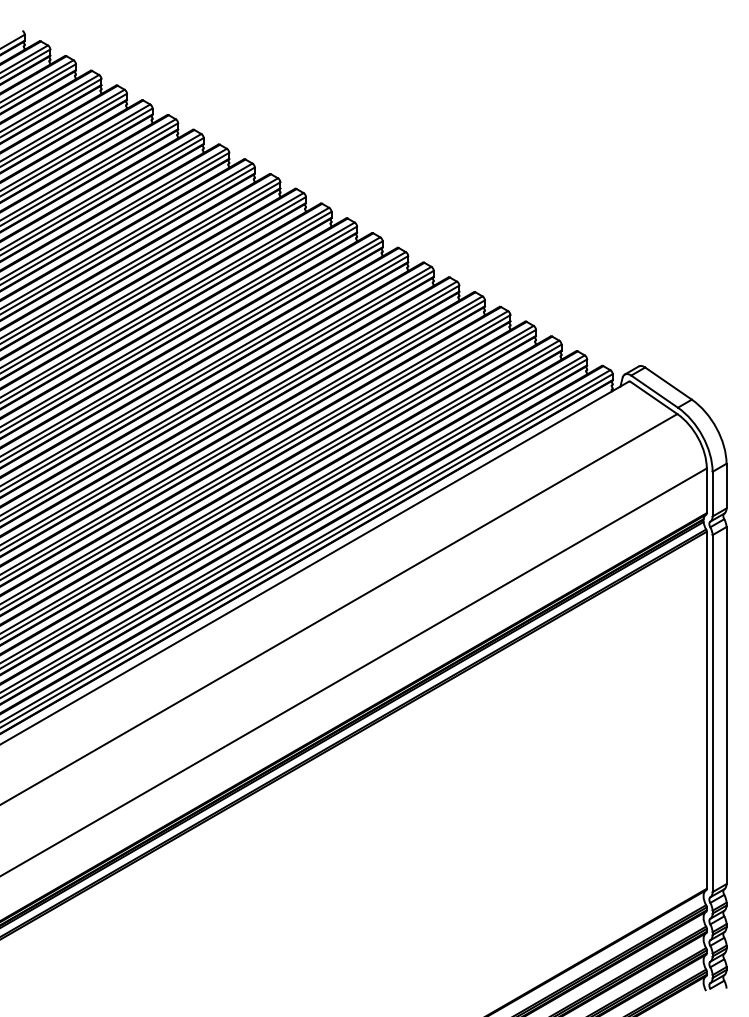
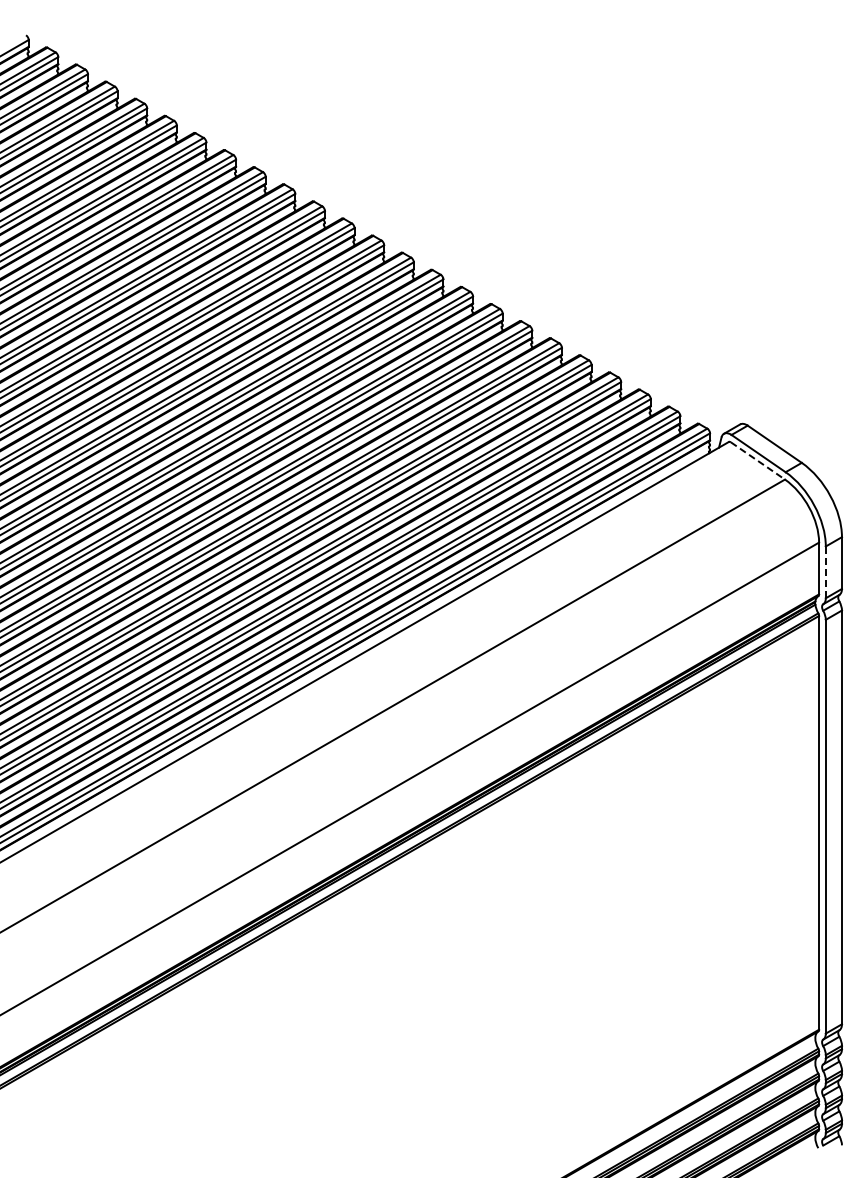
line: (653, 397) -> (757, 460), solid -> dashed
line: (712, 494) -> (825, 572), solid -> dashed

